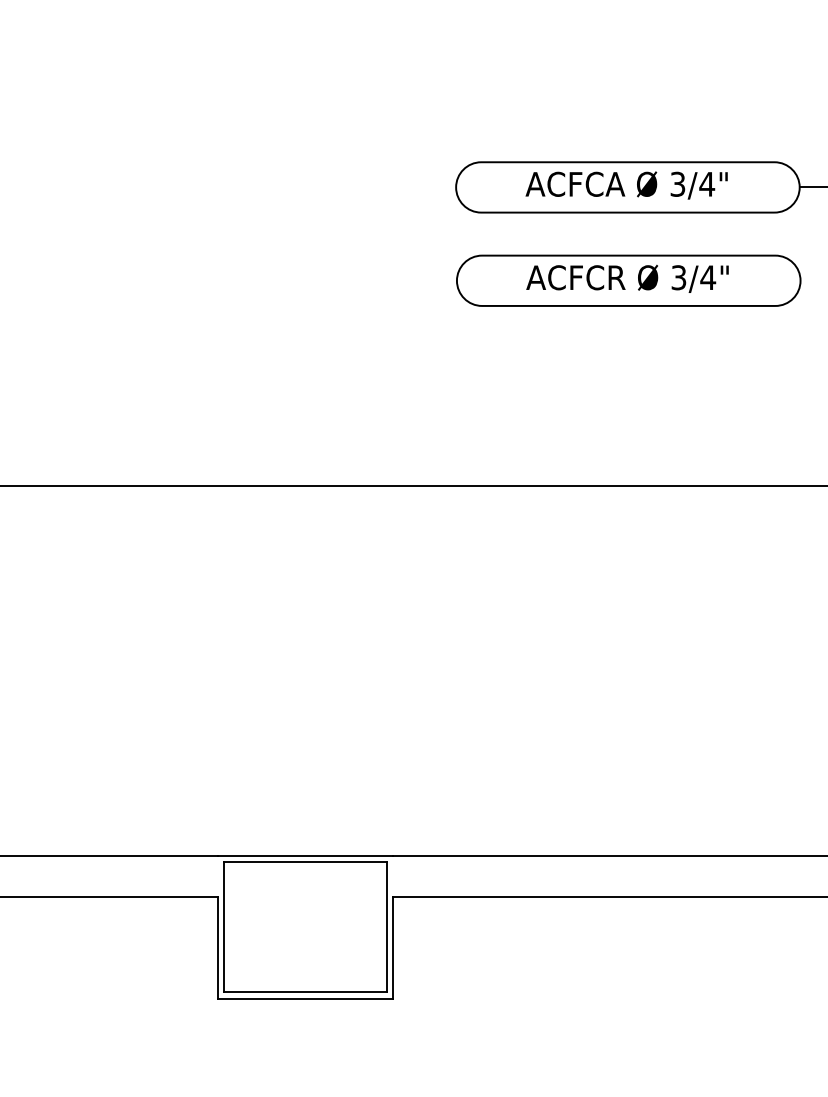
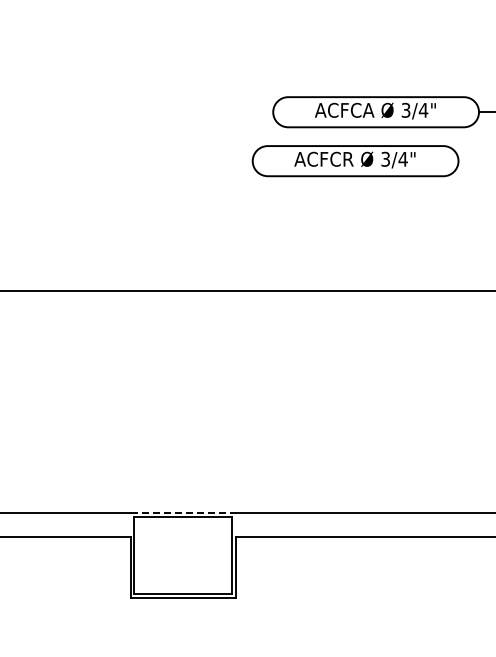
part: (628, 281) -> (355, 161), moved
line: (306, 855) -> (183, 512), solid -> dashed

